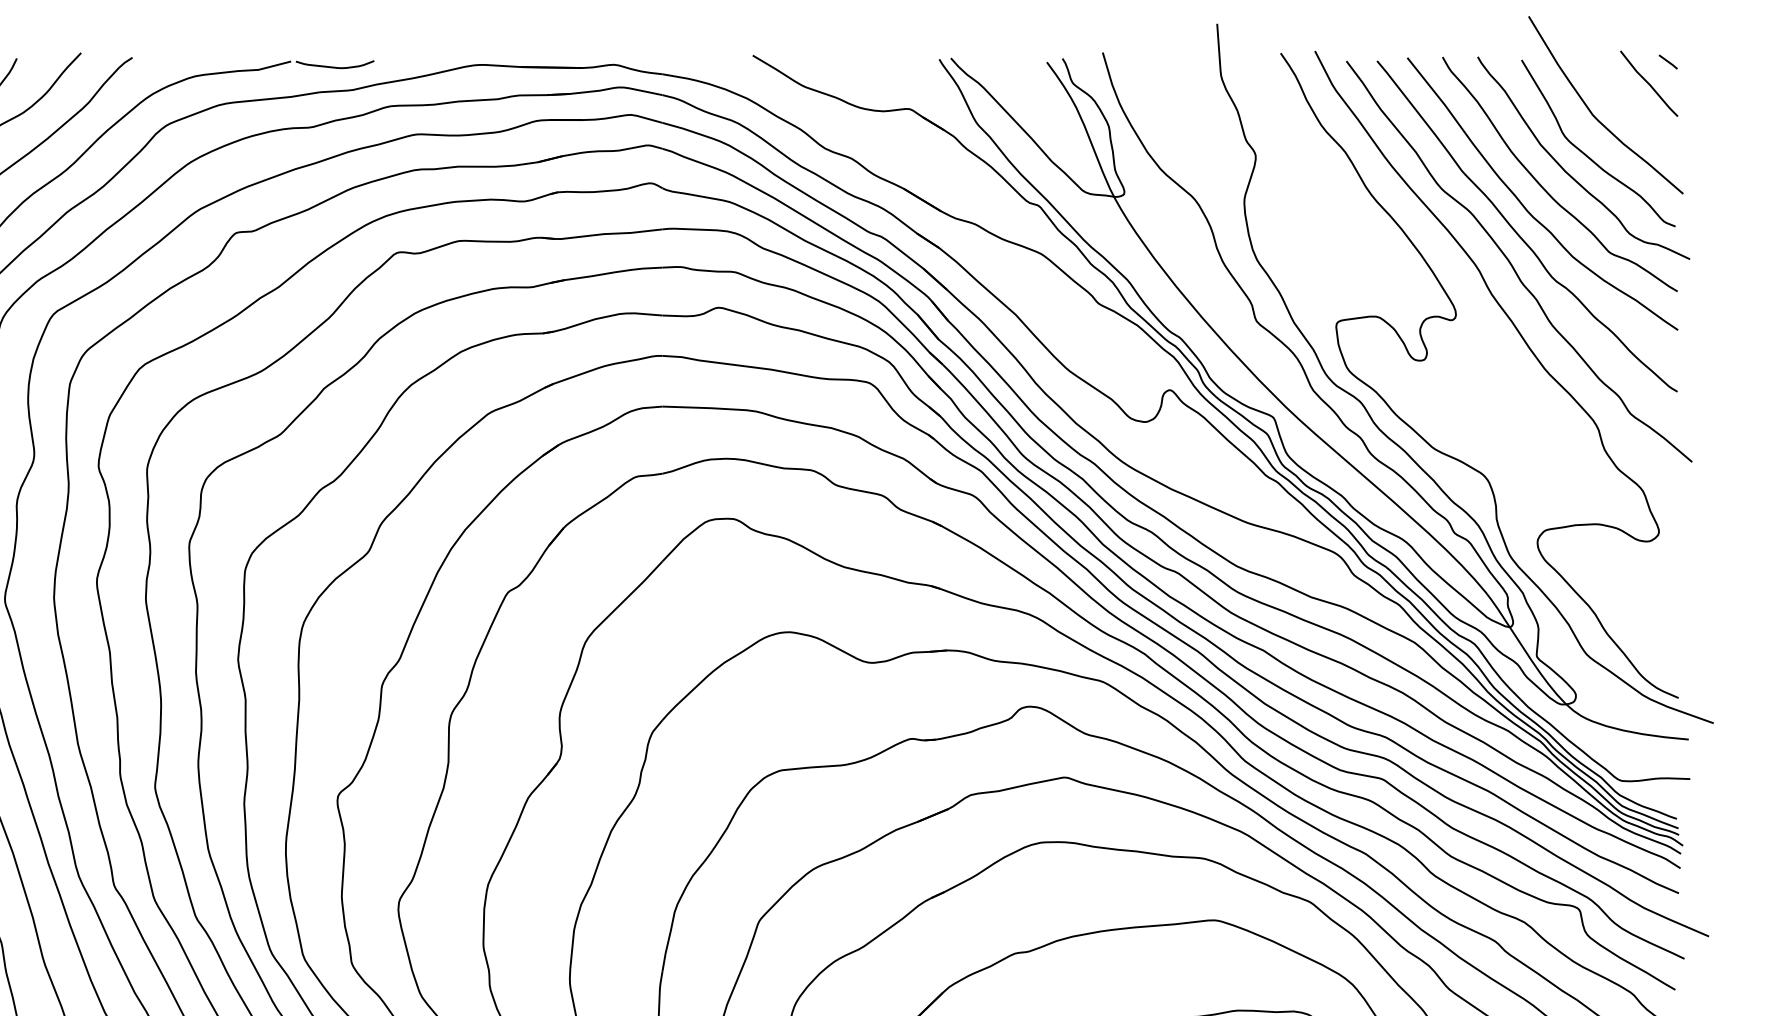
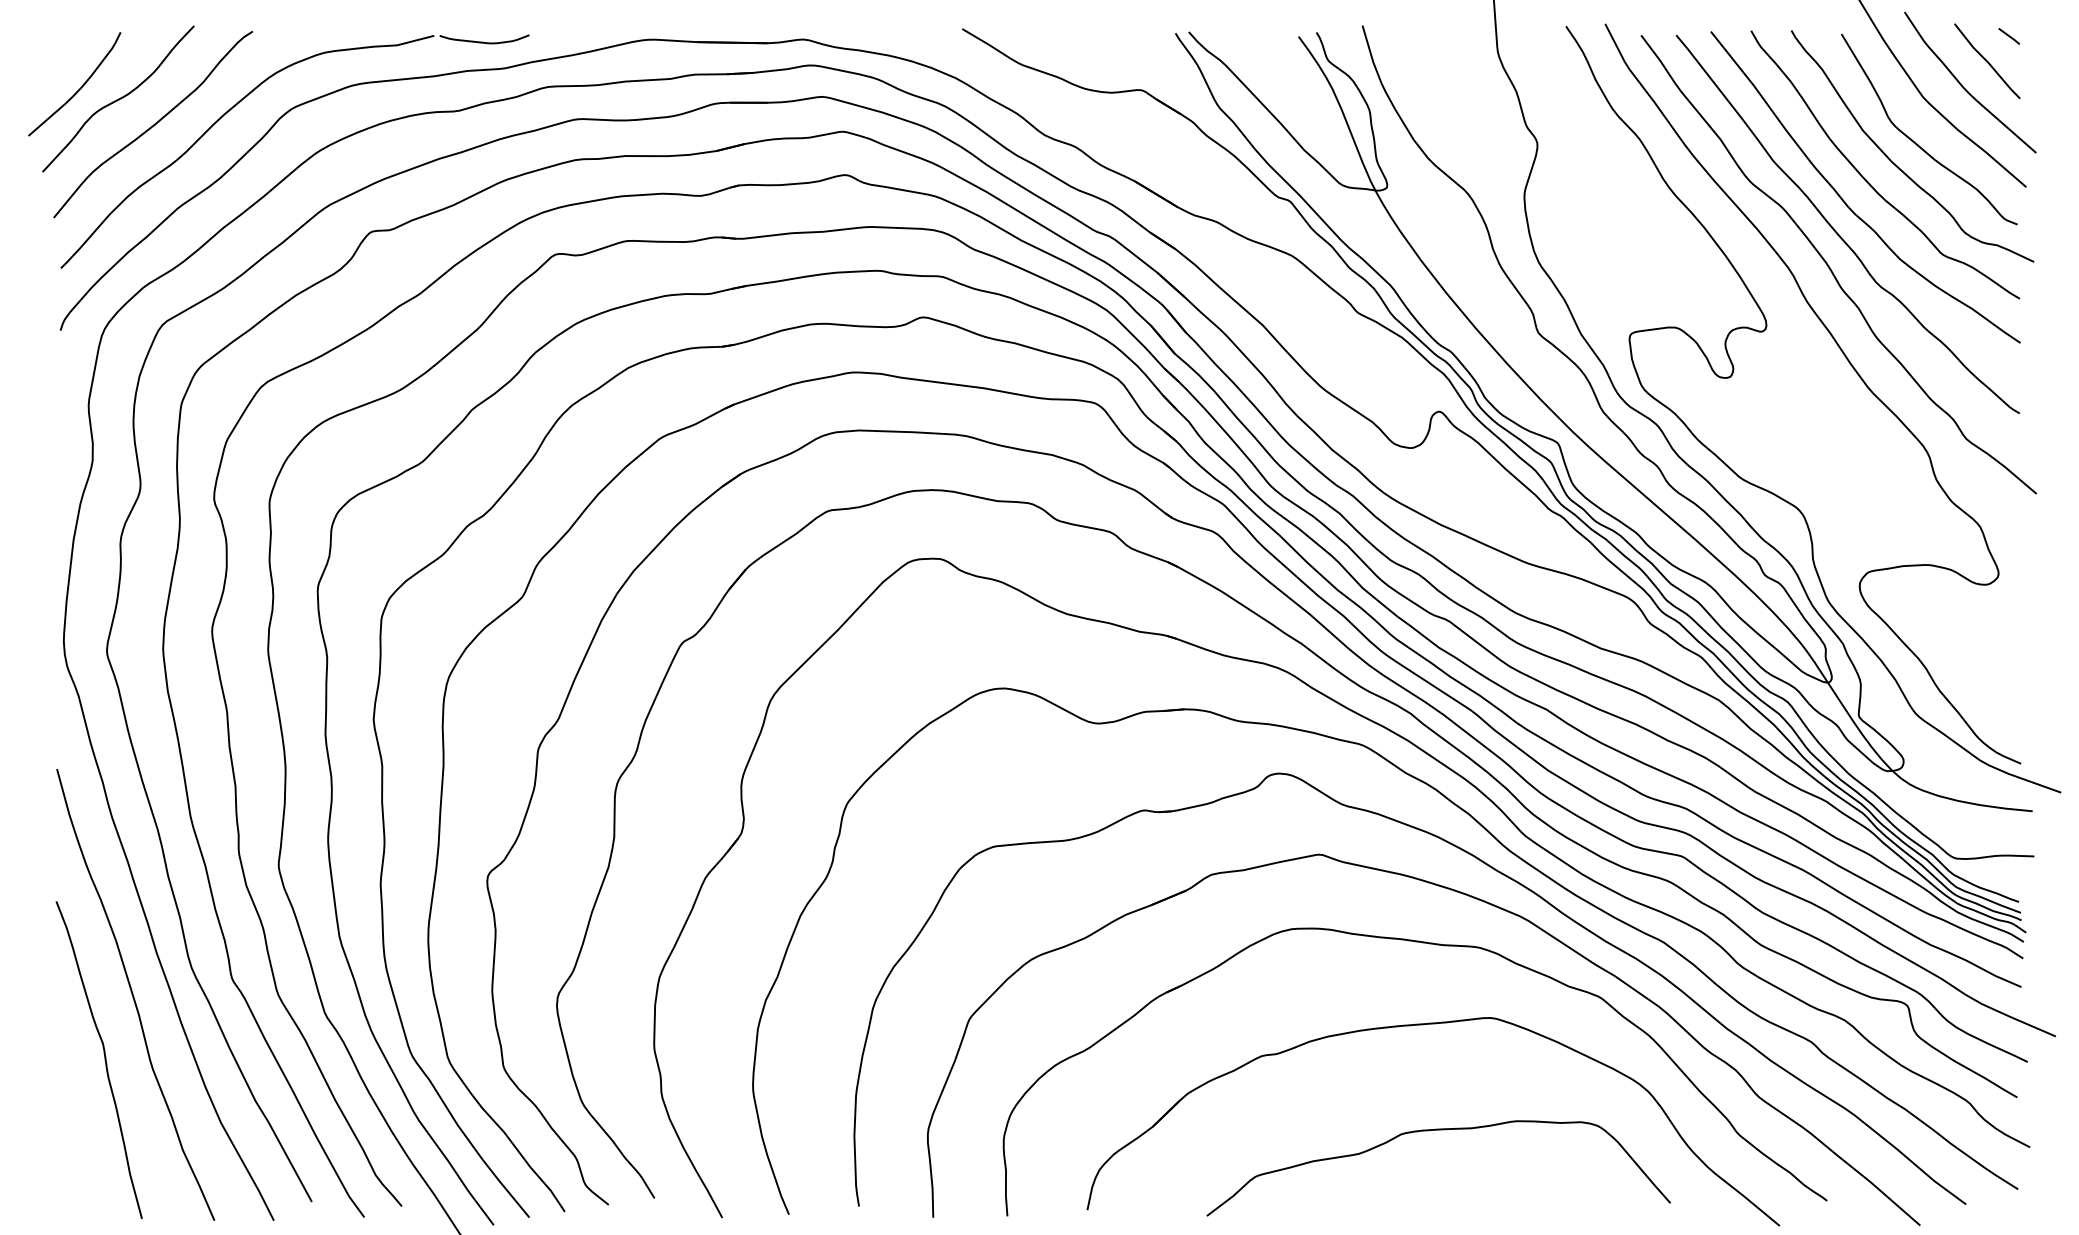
curve: (1629, 106) -> (1964, 87), added

